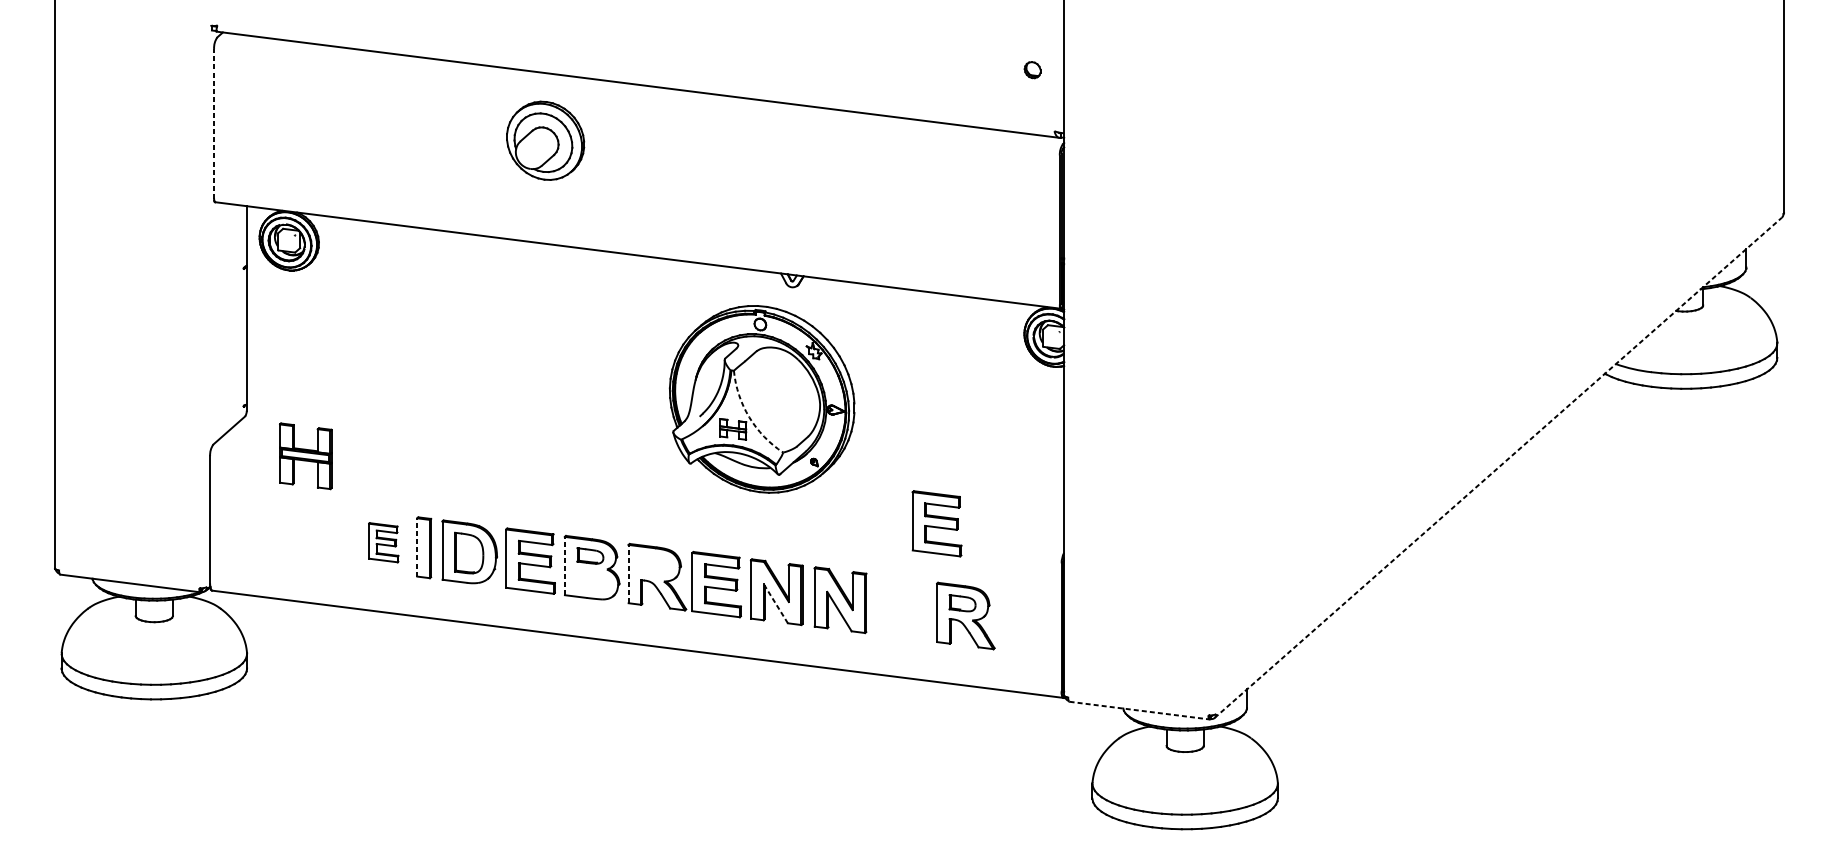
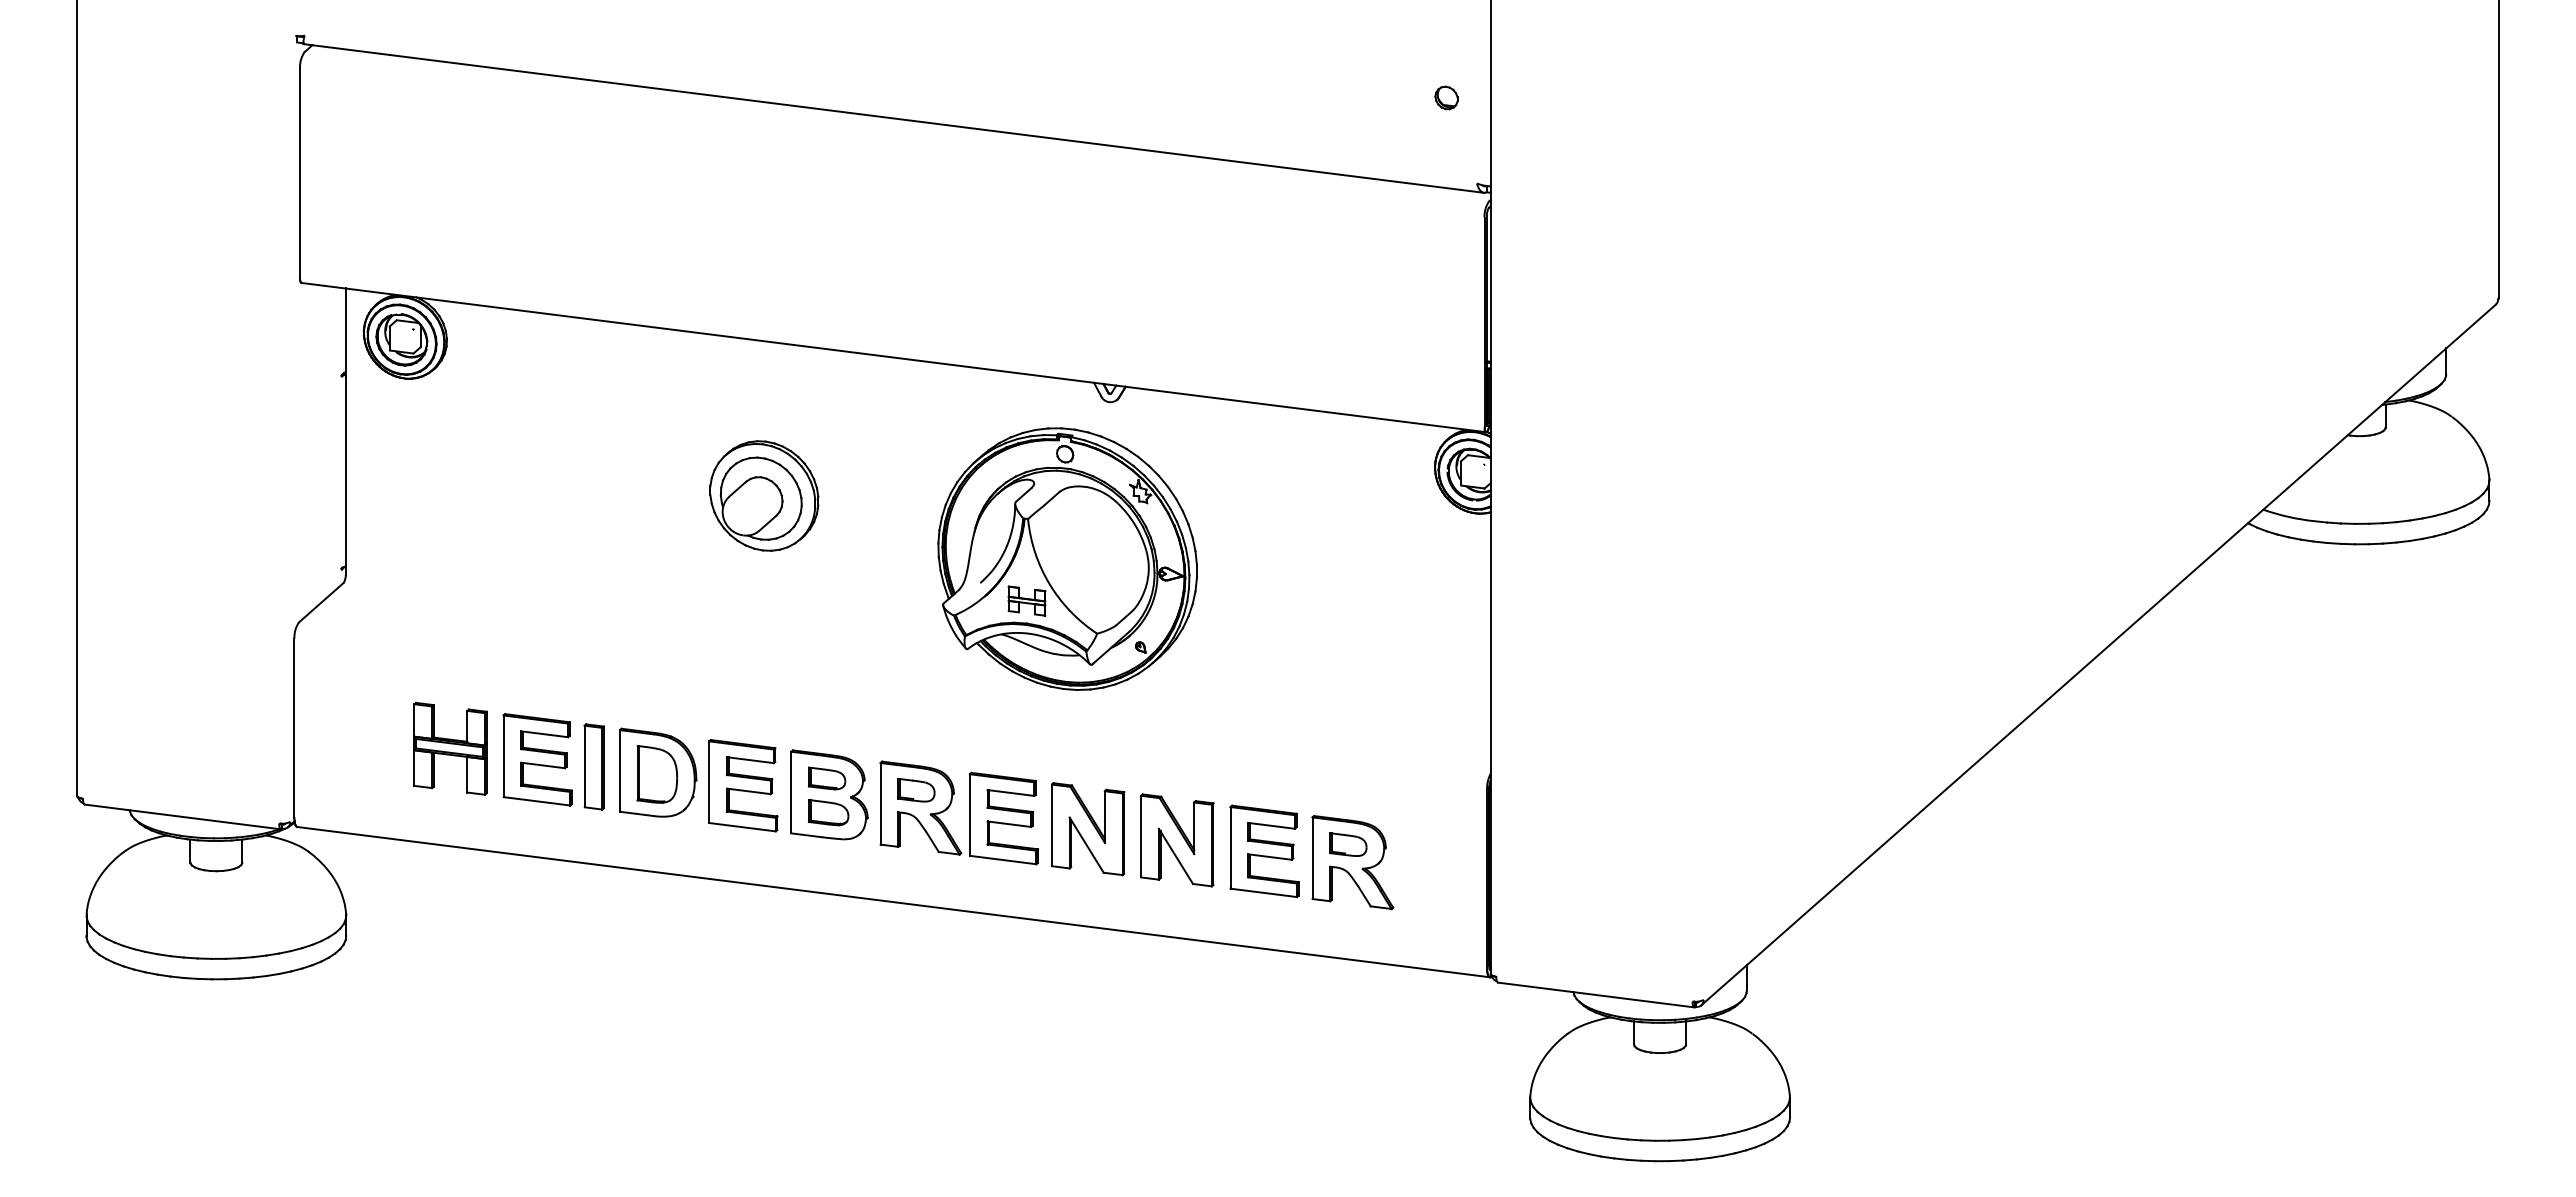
line: (214, 123) -> (300, 172), dashed -> solid
part: (545, 140) -> (764, 495), moved
arc: (749, 417) -> (1049, 584), dashed -> solid
part: (305, 456) -> (450, 748), moved
line: (1498, 468) -> (2098, 655), dashed -> solid
part: (936, 523) -> (1264, 851), moved
part: (383, 542) -> (537, 759), size x1.67
line: (417, 547) -> (584, 766), dashed -> solid
part: (654, 564) -> (916, 790), added
line: (564, 566) -> (791, 792), dashed -> solid
line: (628, 573) -> (880, 803), dashed -> solid
part: (591, 580) -> (828, 812), added
line: (775, 603) -> (1086, 844), dashed -> solid
line: (1139, 710) -> (1596, 995), dashed -> solid

